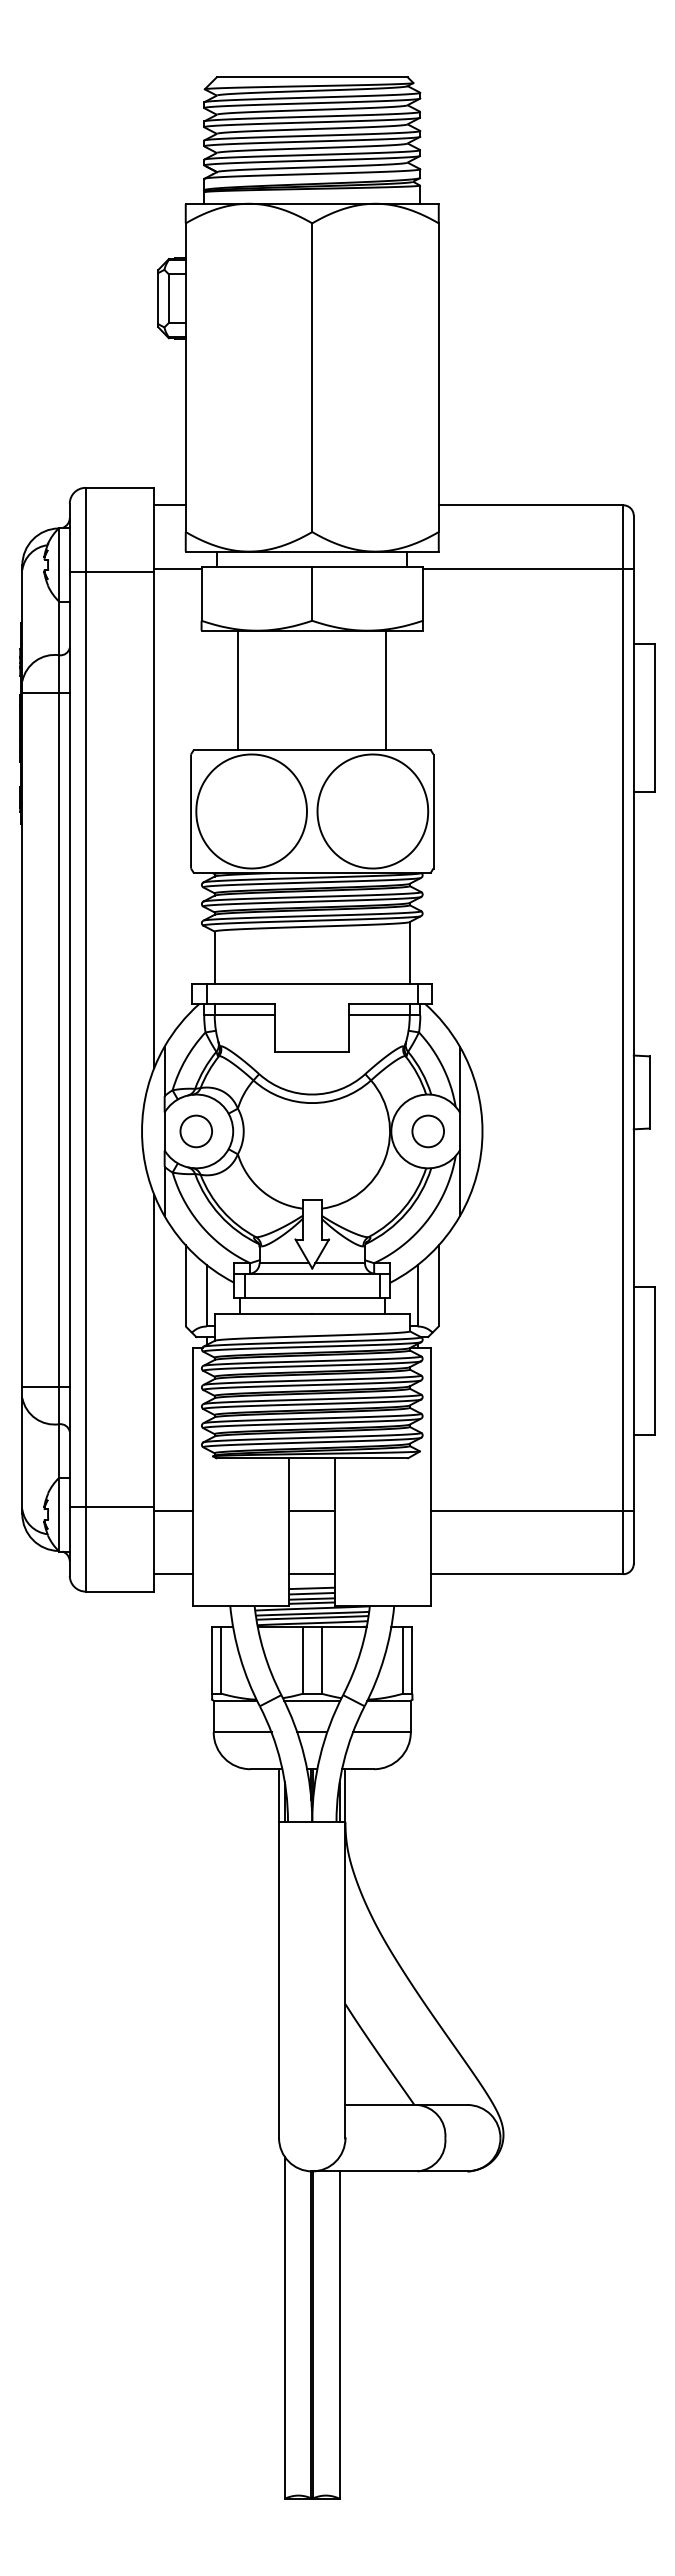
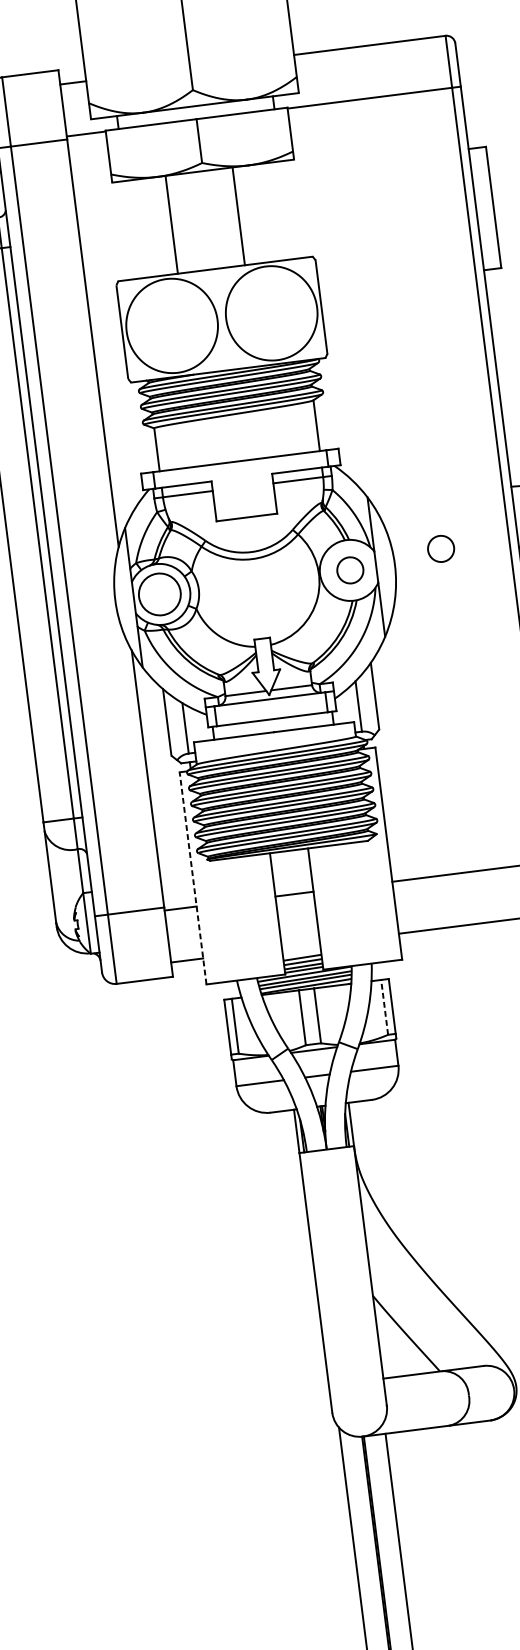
line: (238, 689) -> (171, 224), moved
line: (386, 689) -> (239, 215), moved
circle: (539, 1119) -> (440, 549), added
circle: (196, 1131) -> (160, 594), size x1.6
line: (193, 1476) -> (193, 878), solid -> dashed
line: (312, 1574) -> (301, 946), removed
line: (403, 1659) -> (384, 1006), solid -> dashed

